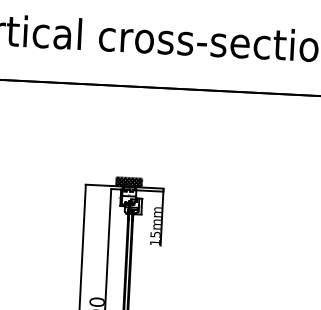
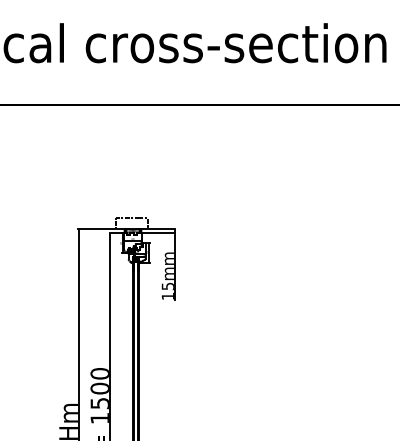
hatch: (129, 182) -> (132, 223), removed

